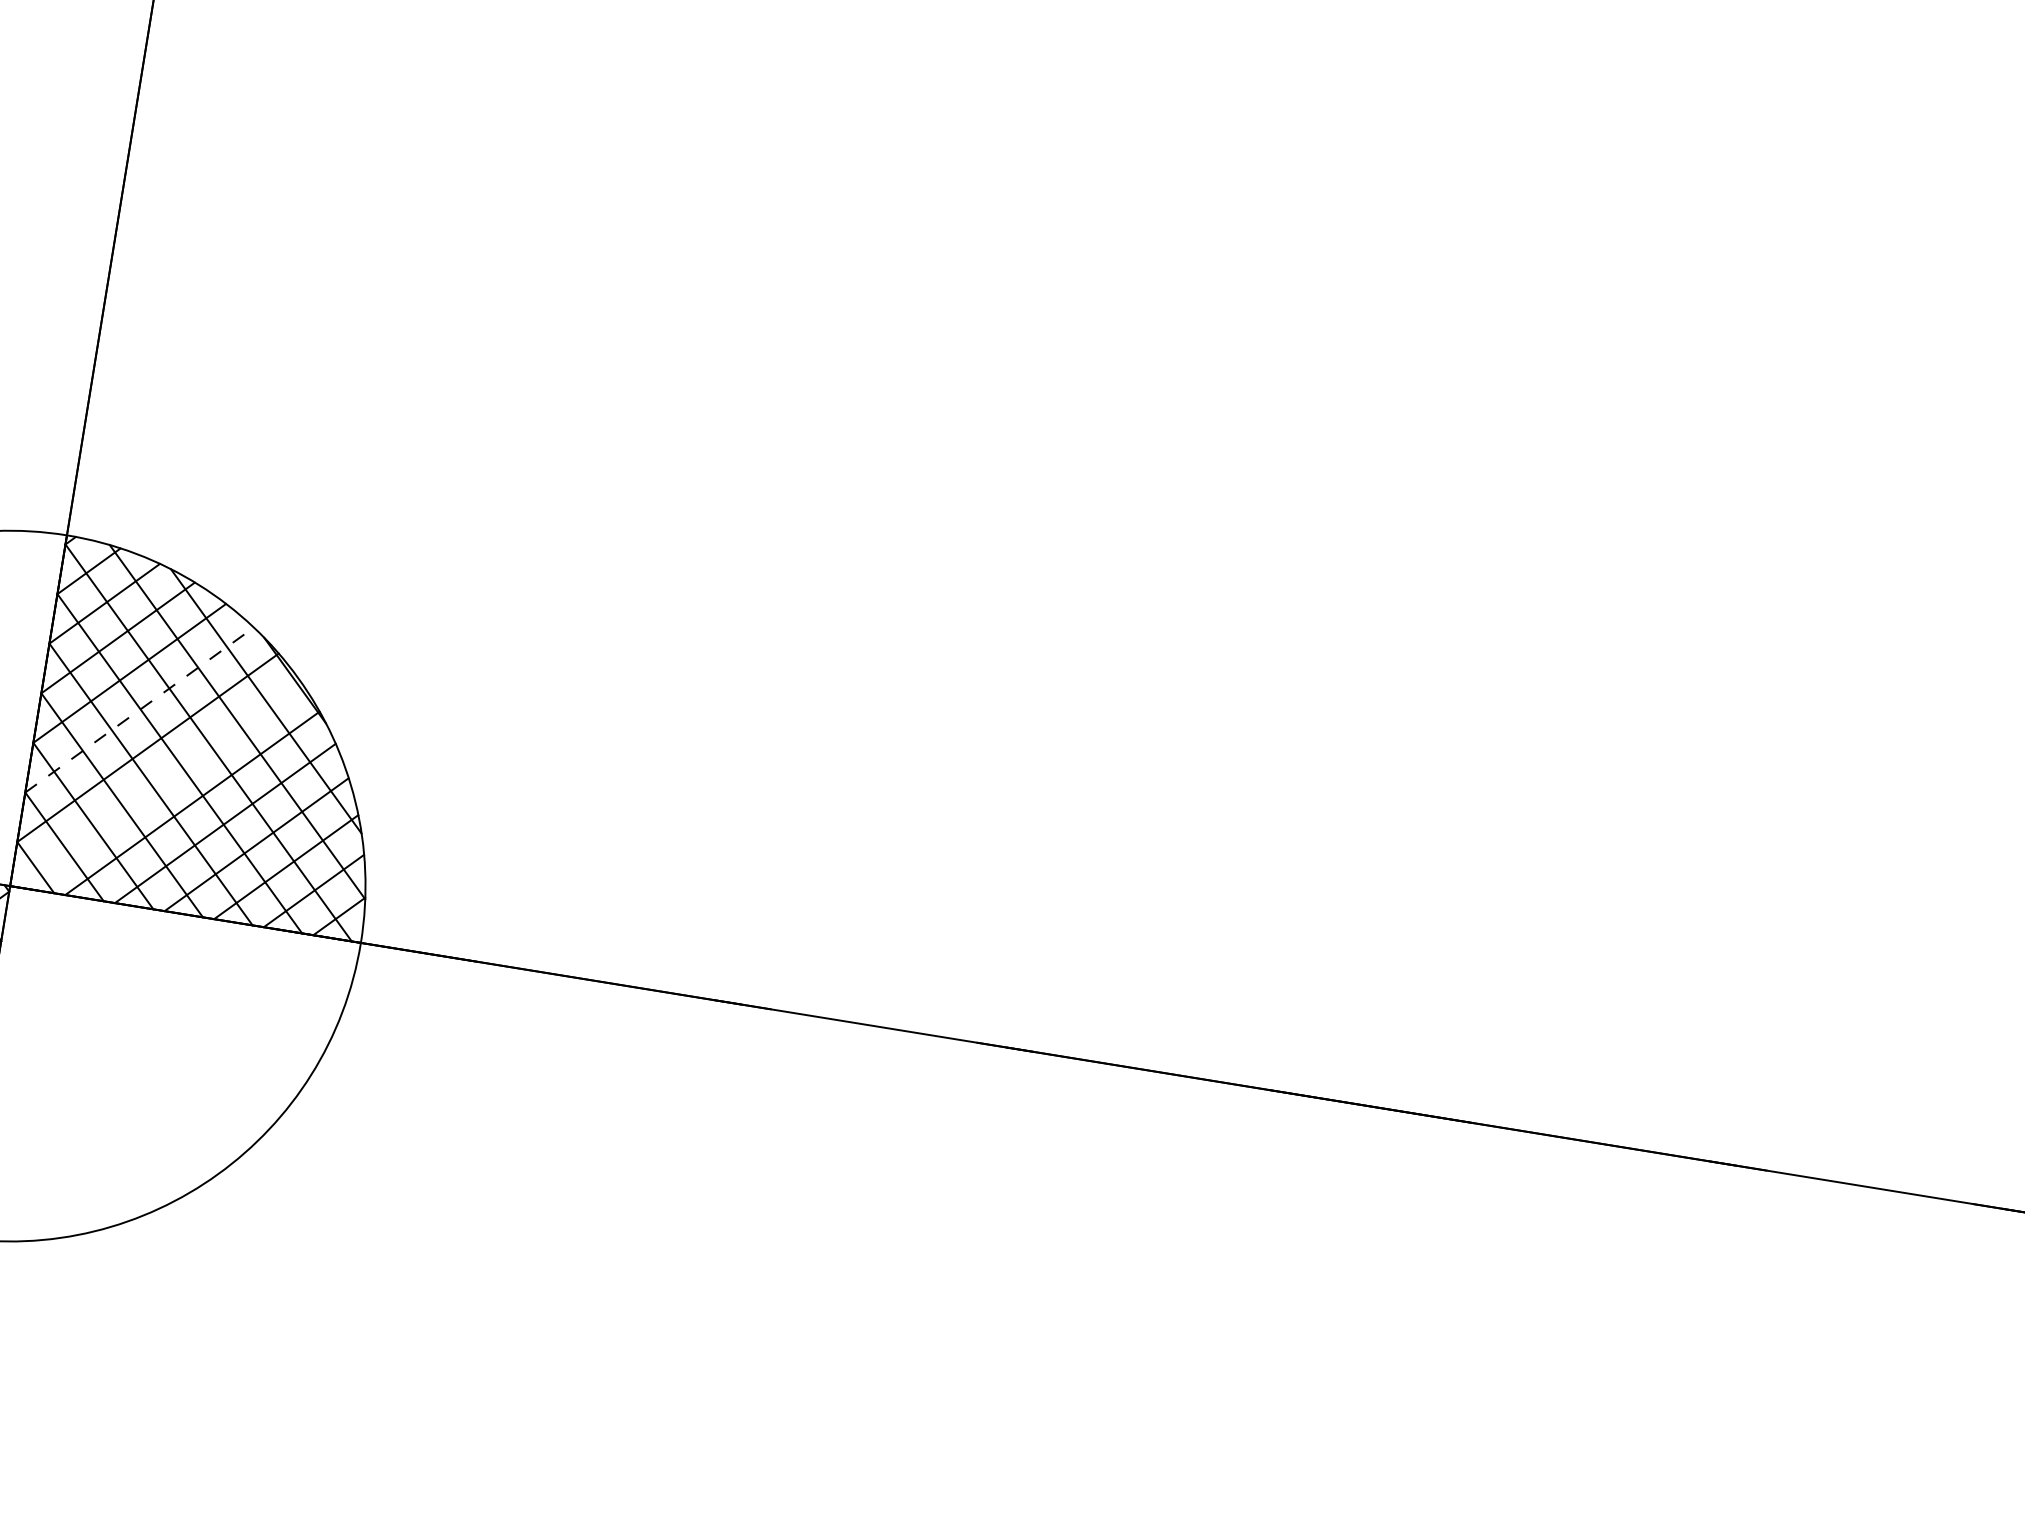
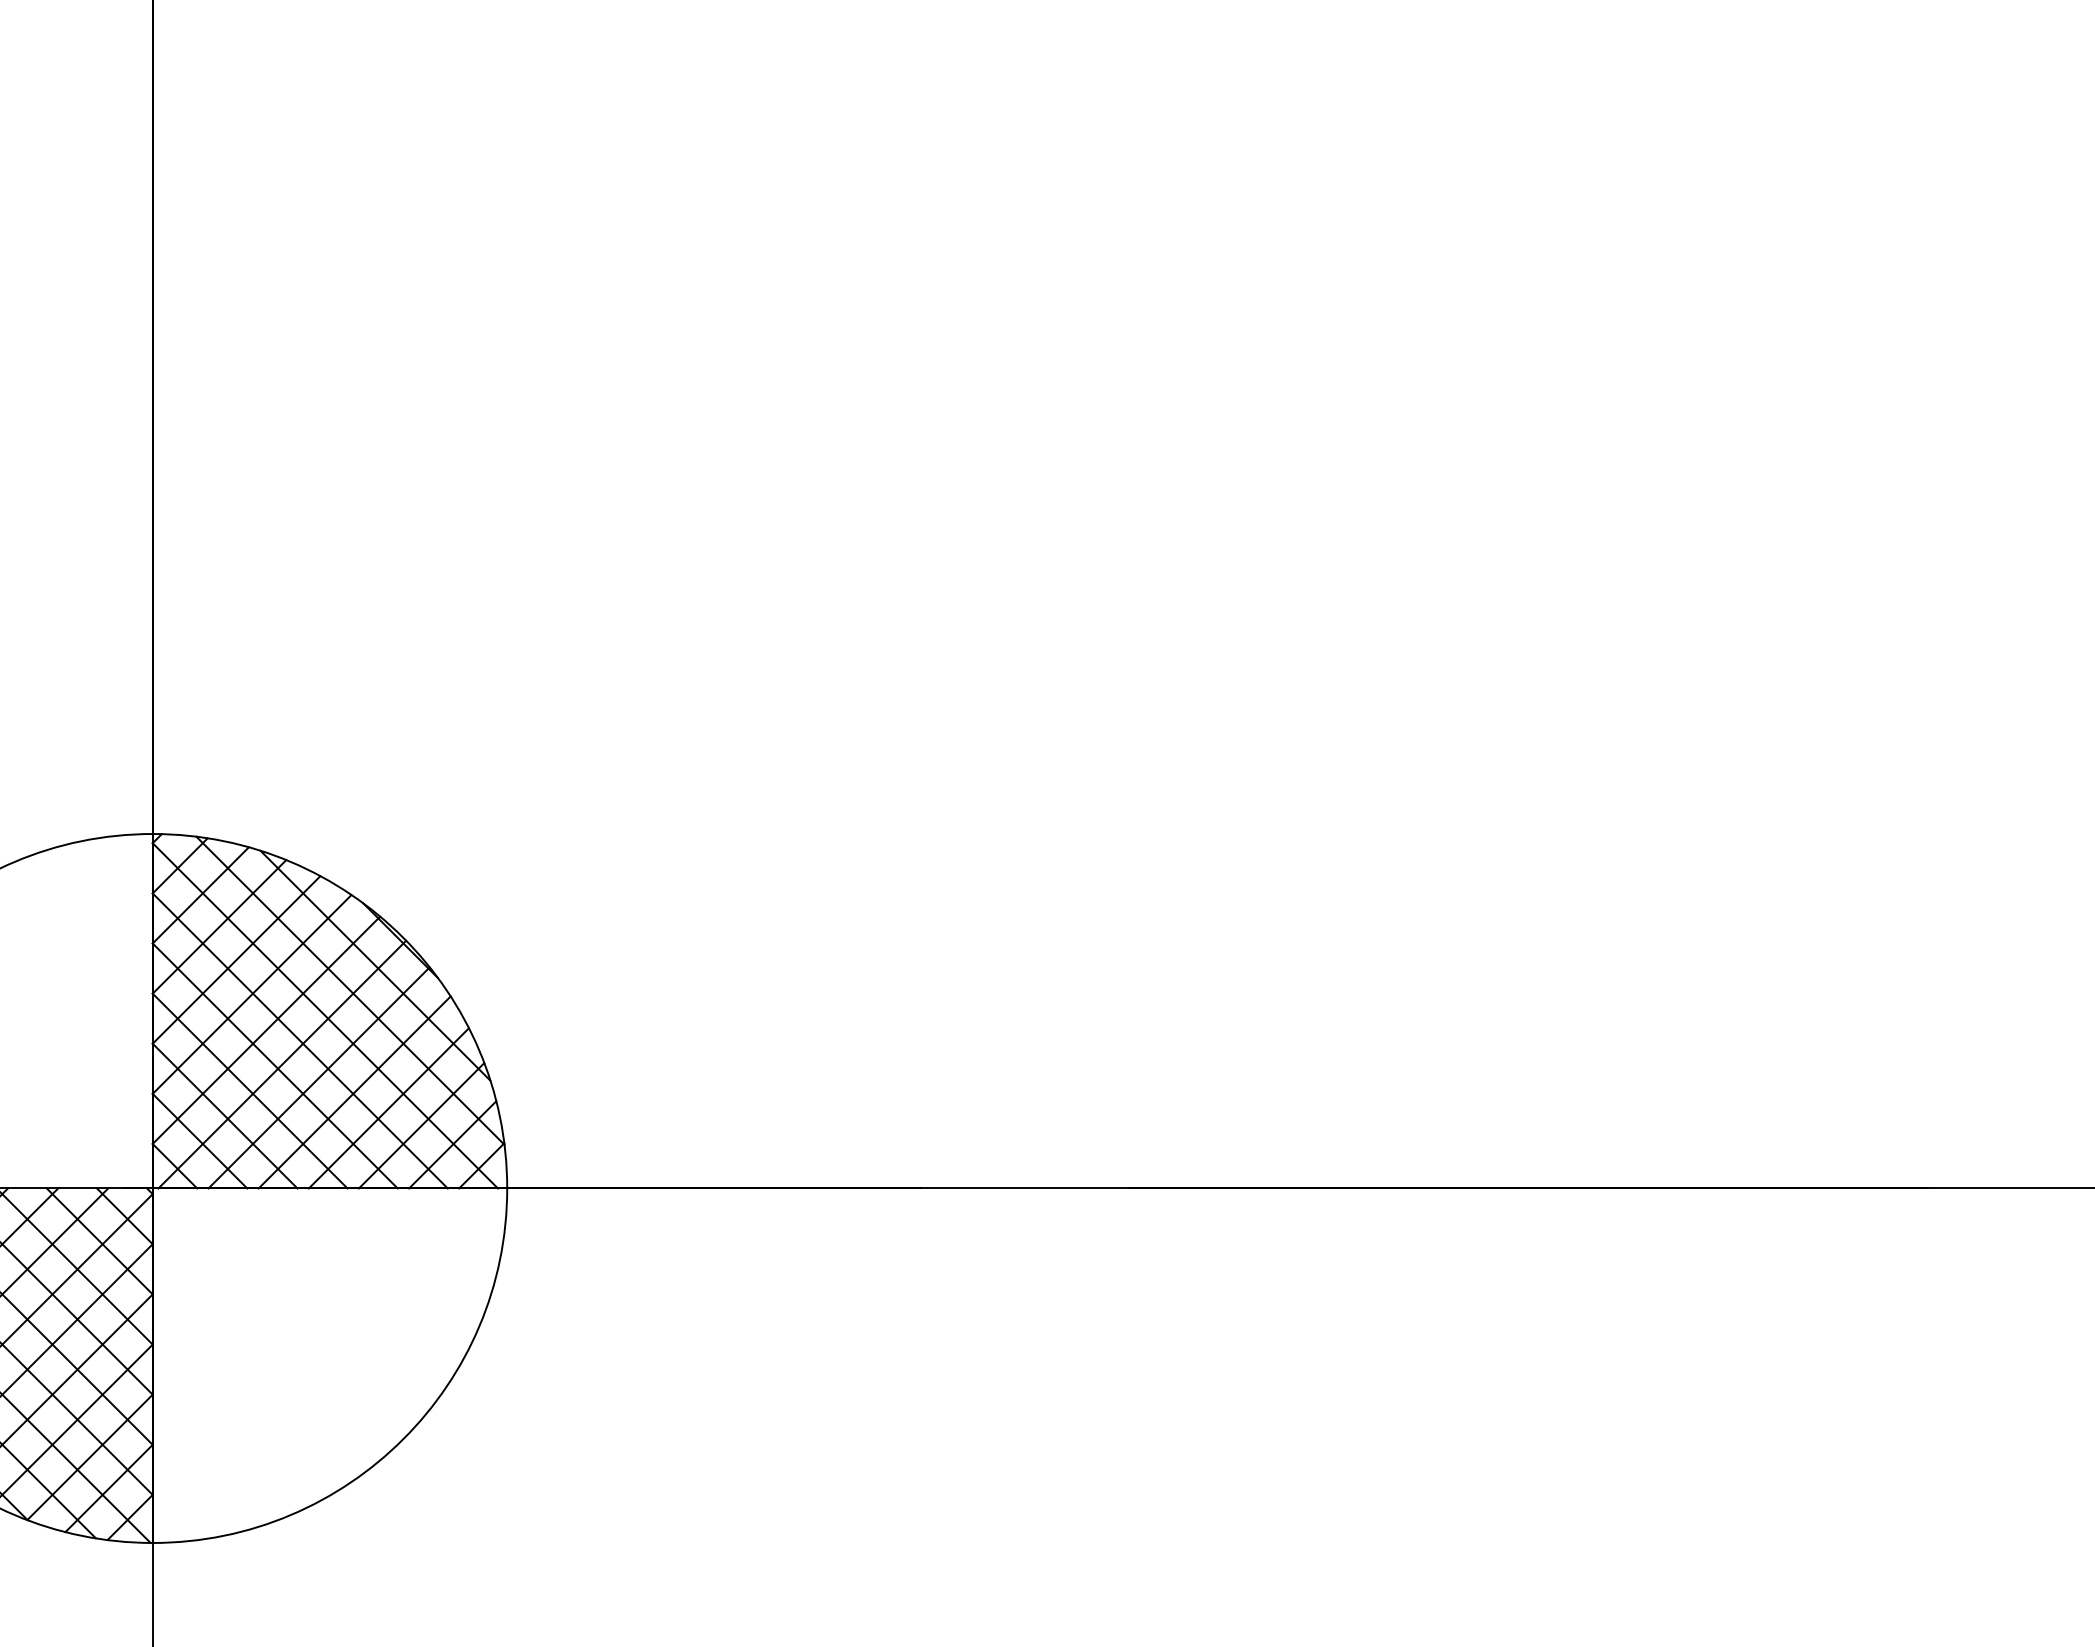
line: (139, 710) -> (252, 994), dashed -> solid
line: (158, 784) -> (282, 1064), added

